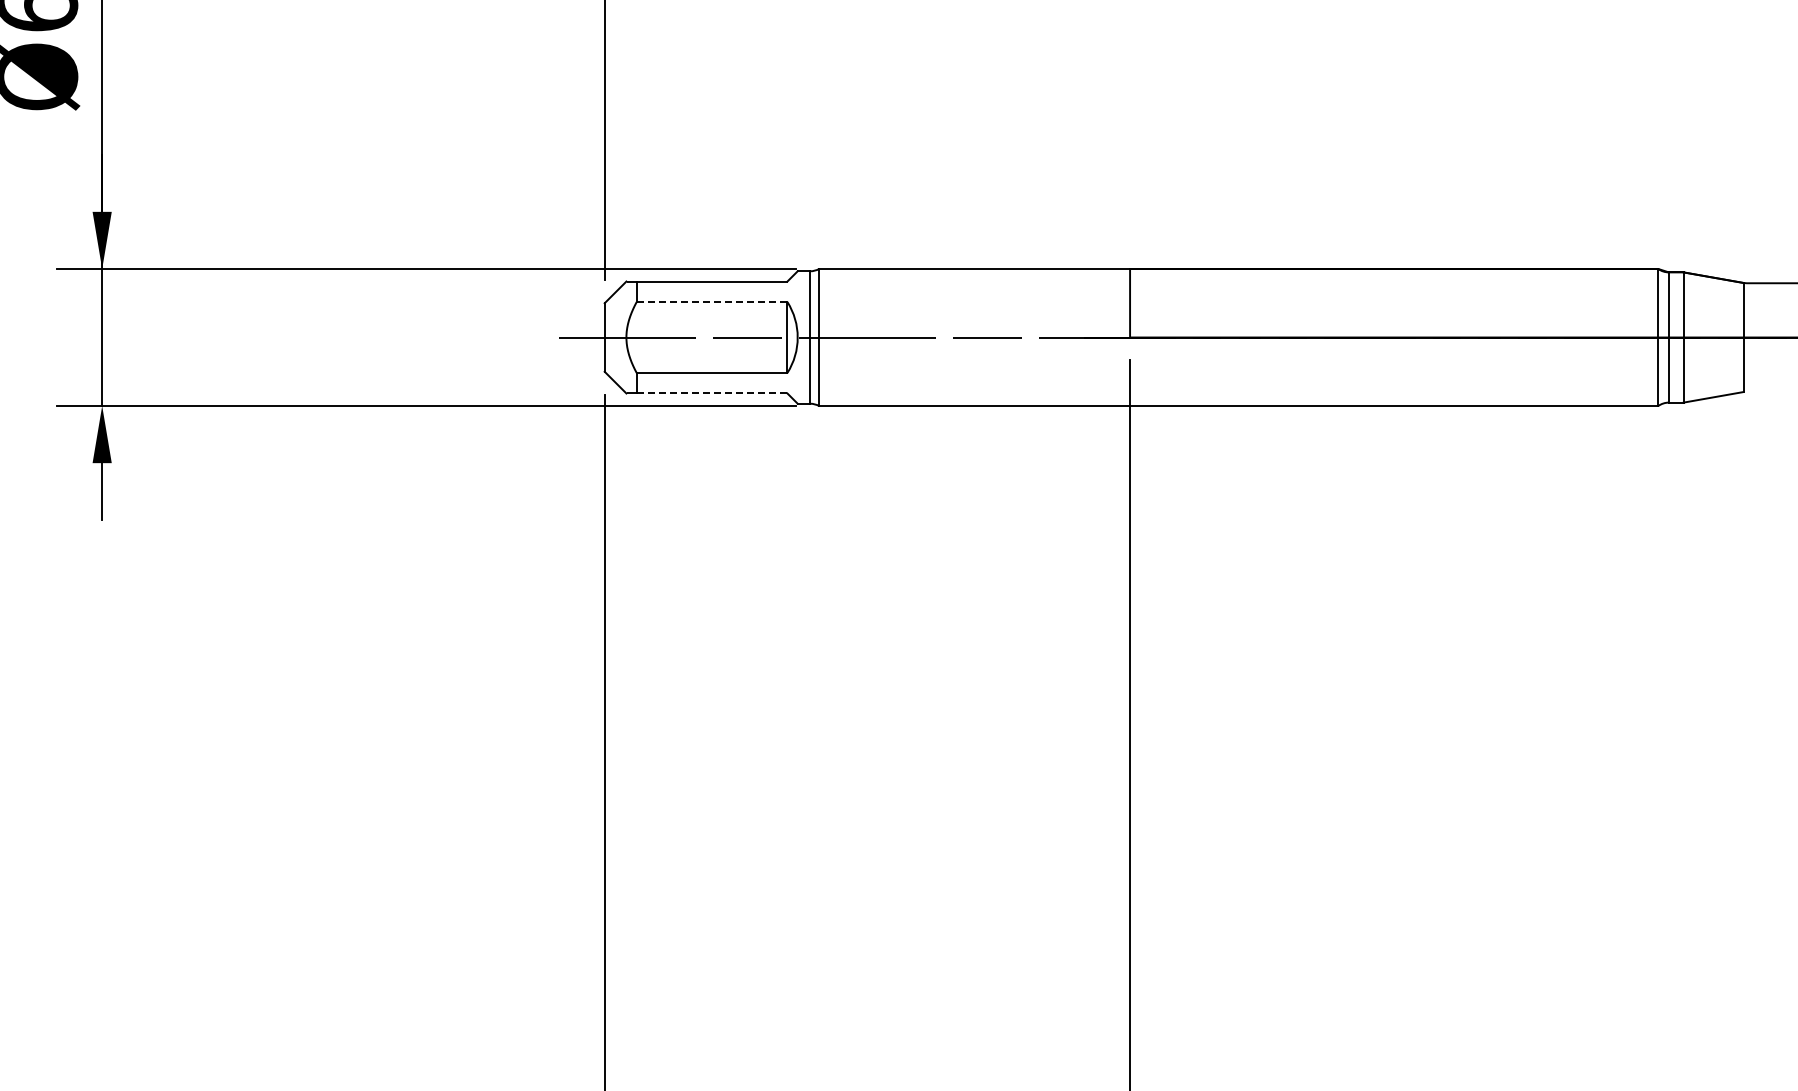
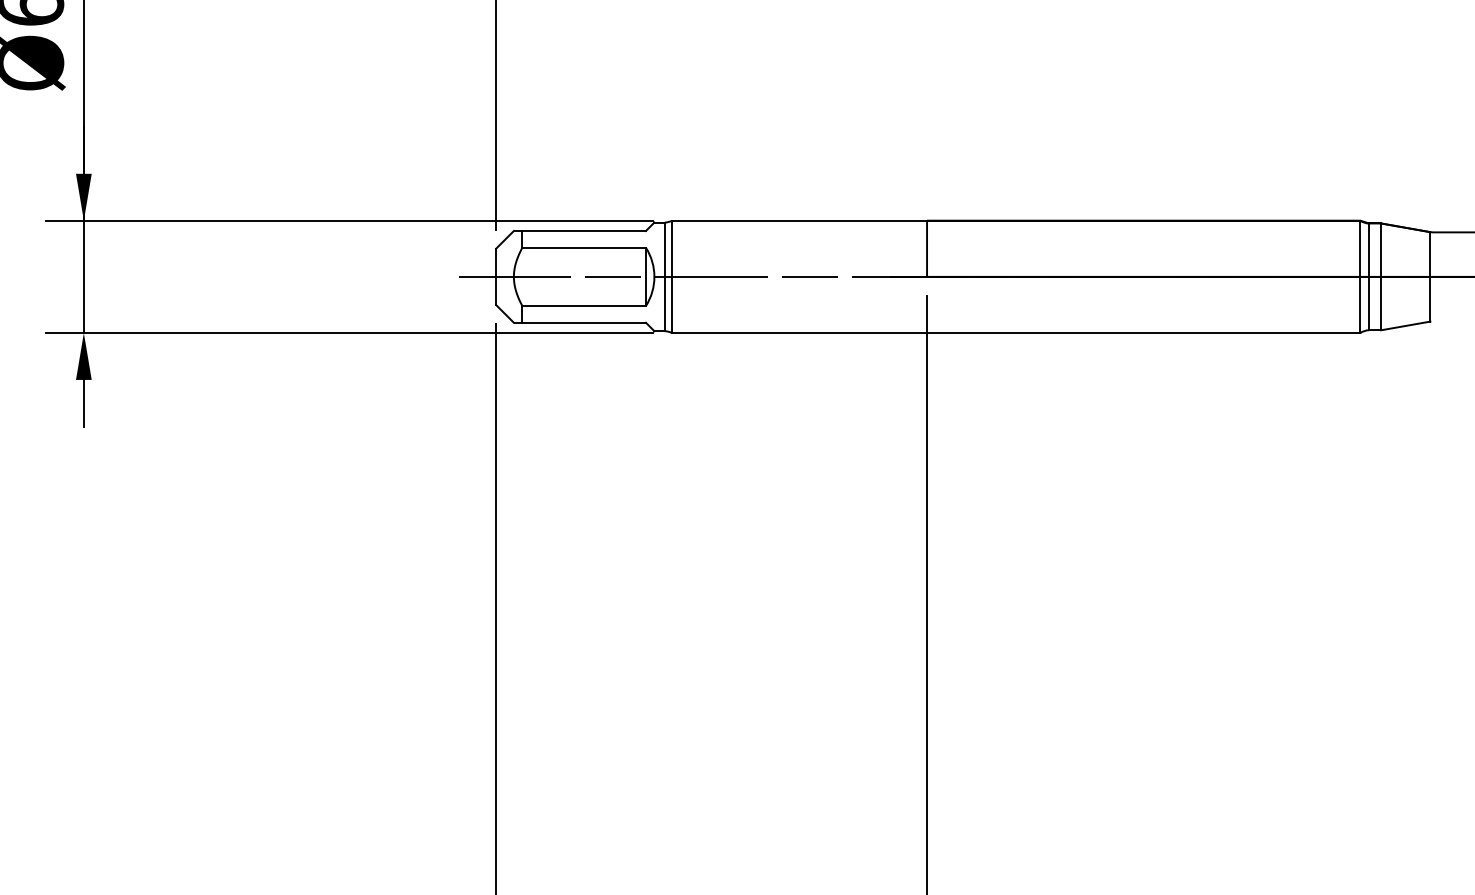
line: (711, 302) -> (583, 248), dashed -> solid
line: (711, 393) -> (583, 322), dashed -> solid

